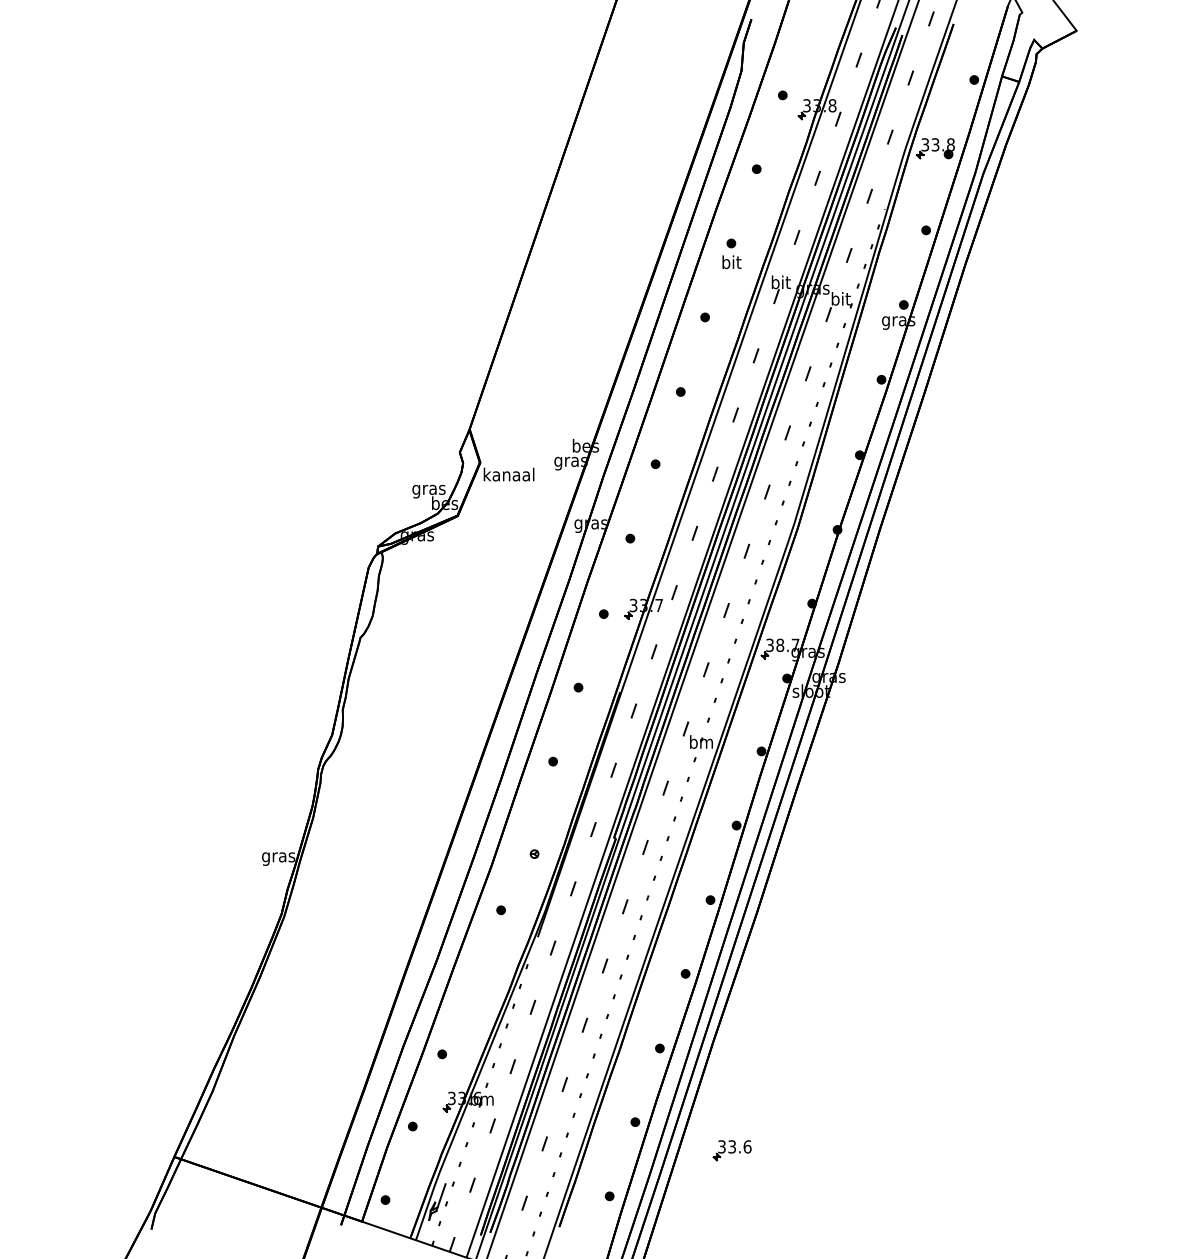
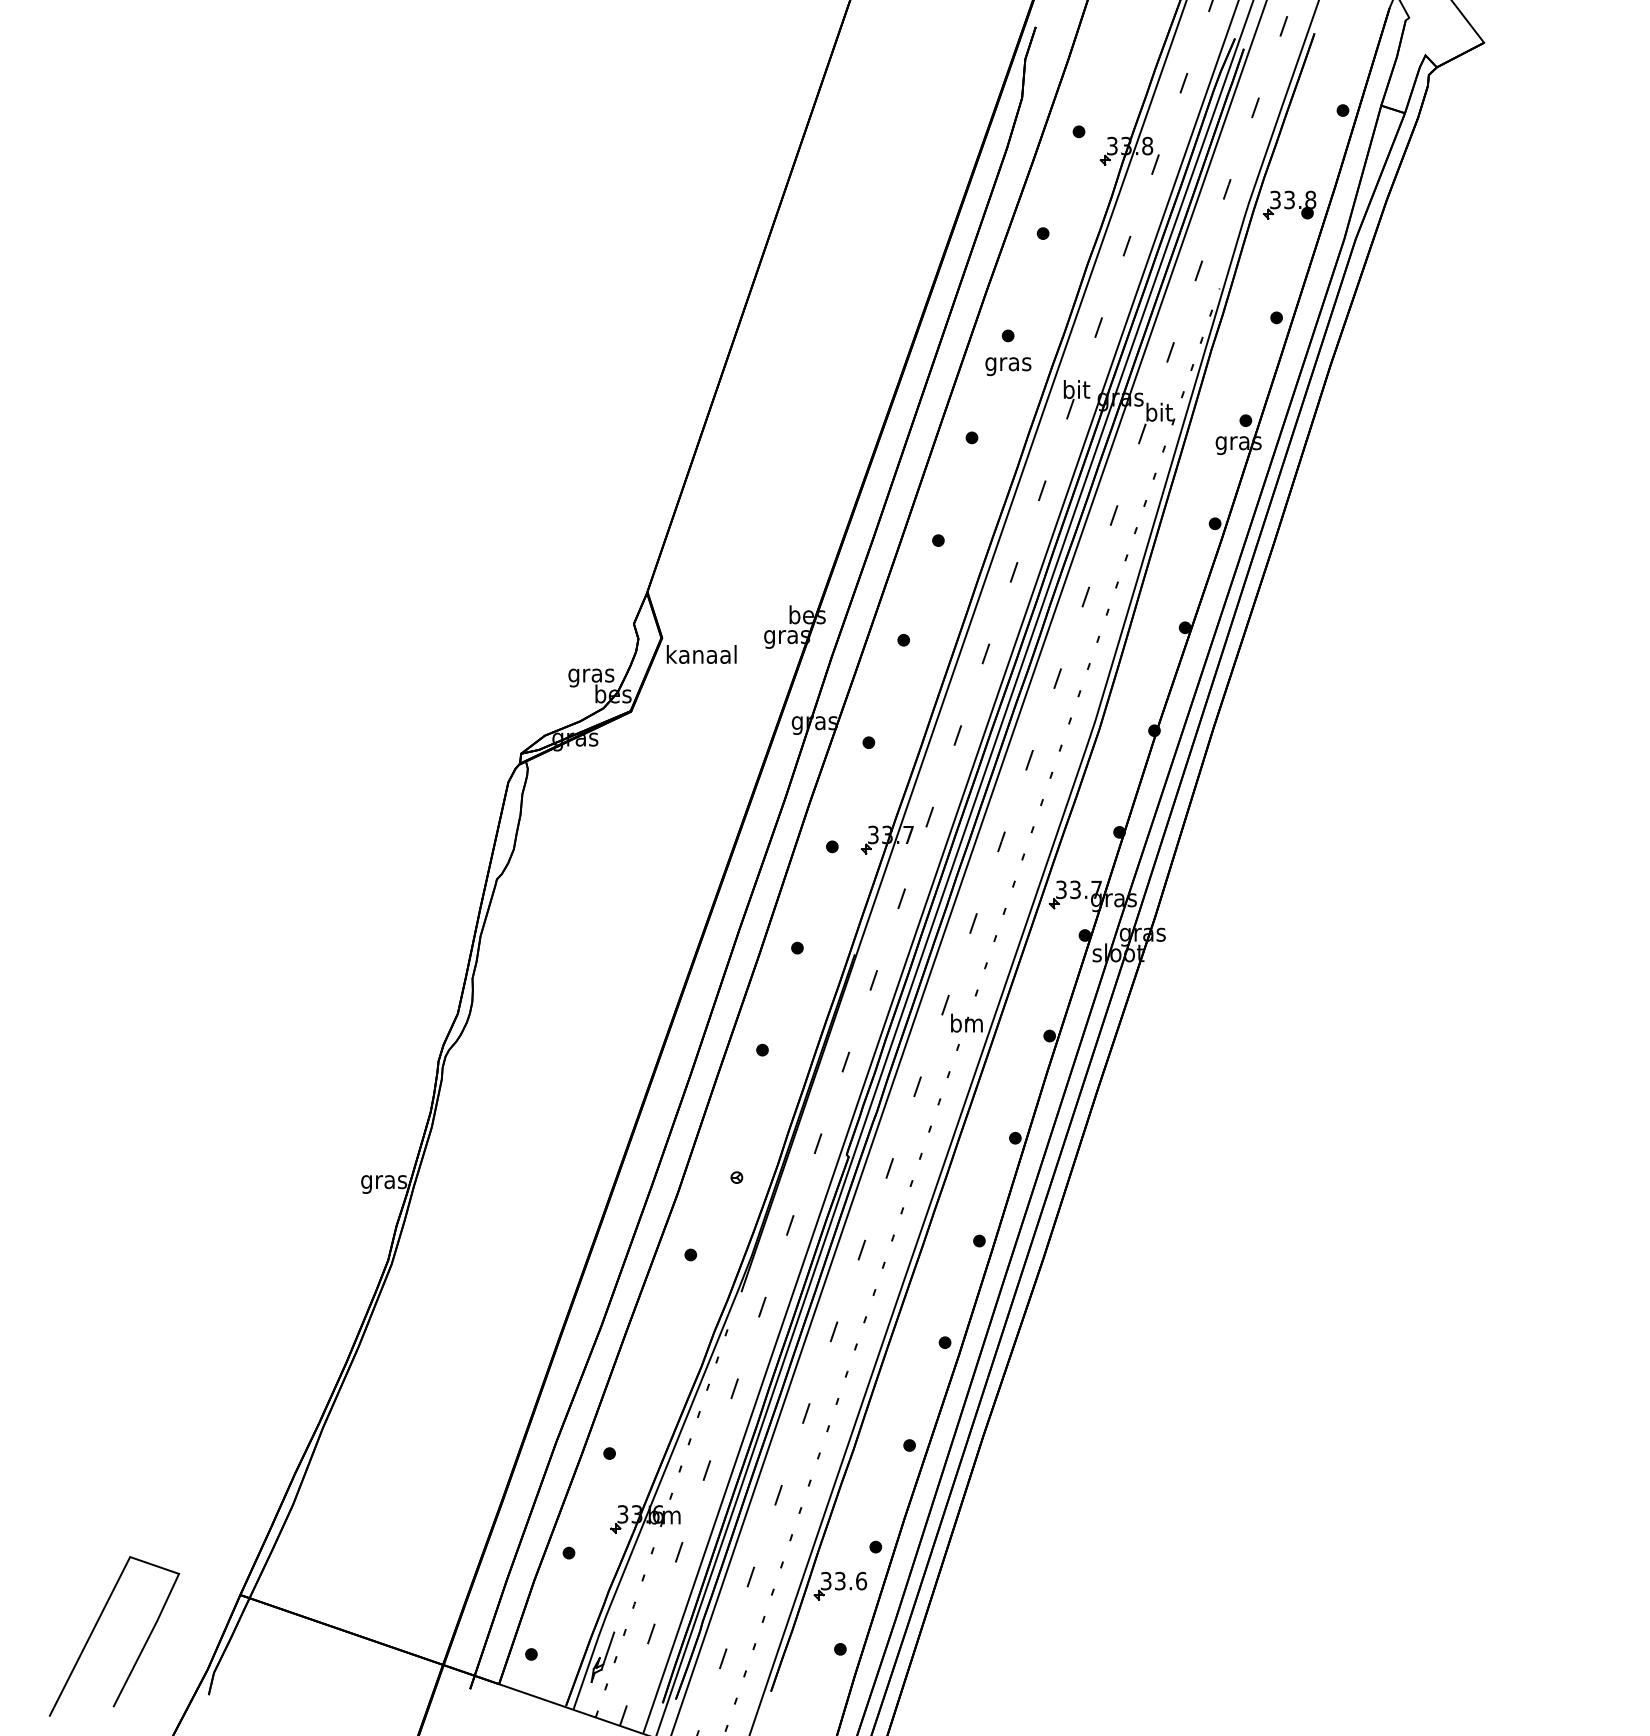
text: (731, 264) -> (1008, 364), bit -> gras
text: (780, 645) -> (1075, 889), 38.7 -> 33.7
part: (732, 1150) -> (840, 1585), moved
line: (69, 1179) -> (96, 1626), added

